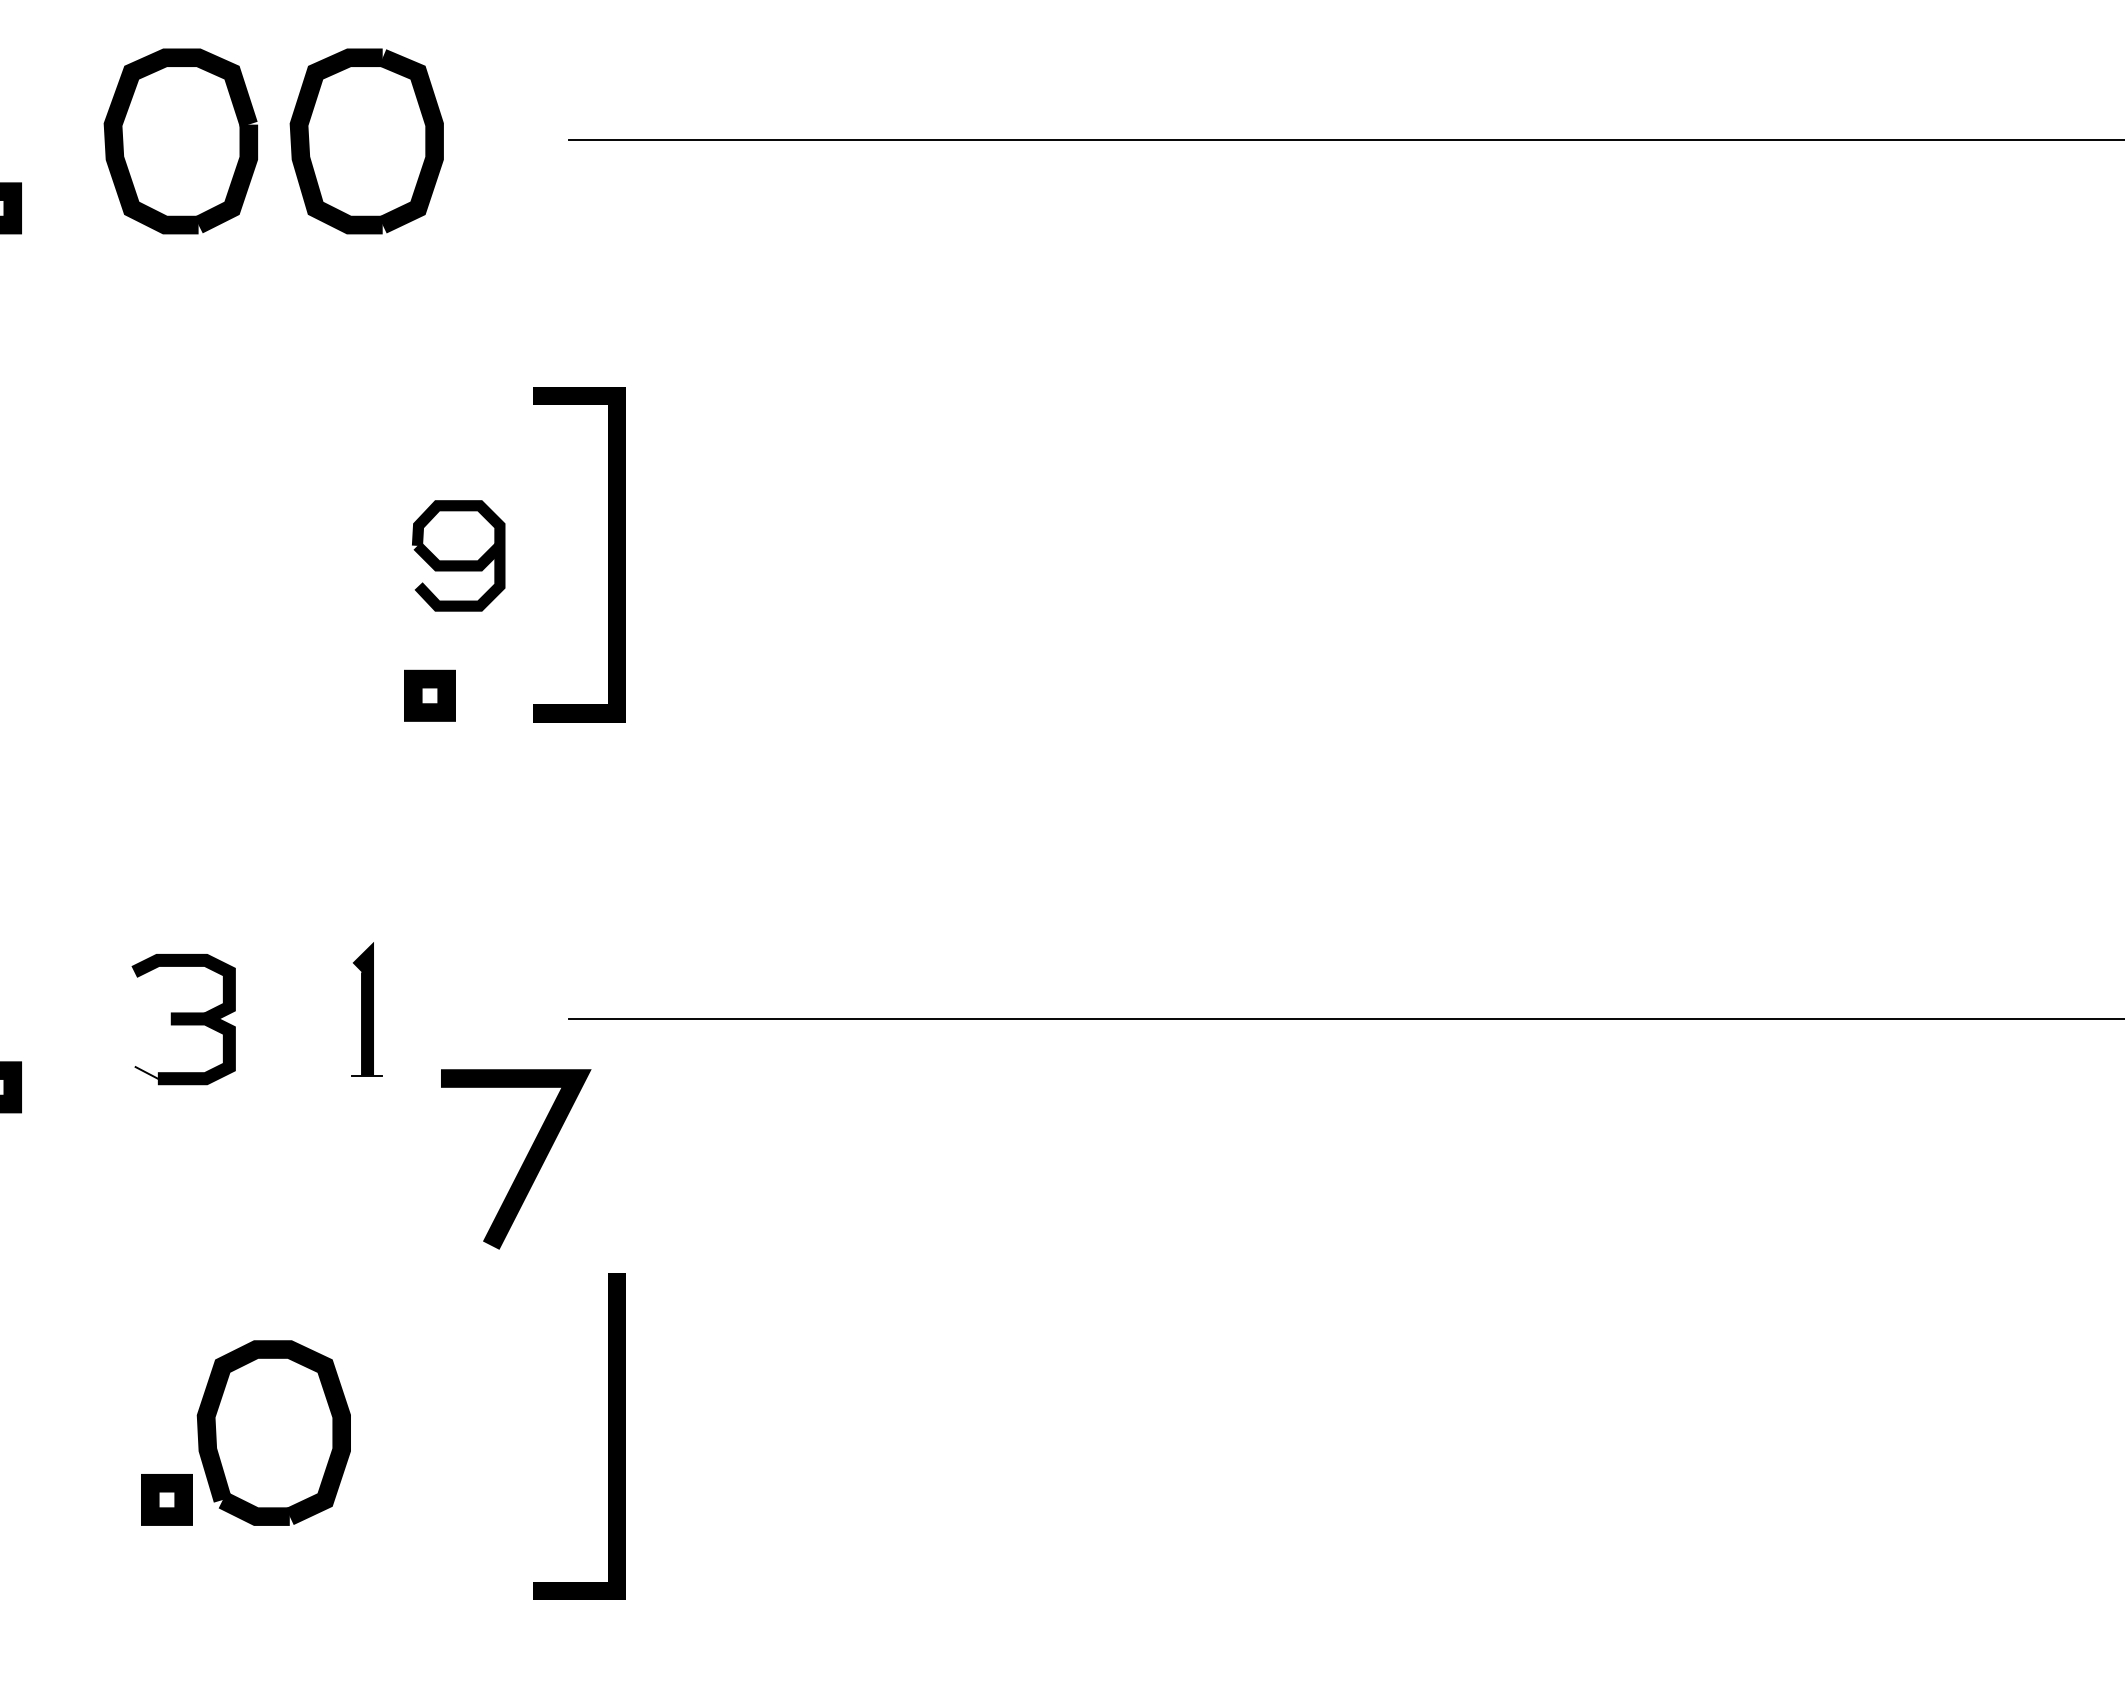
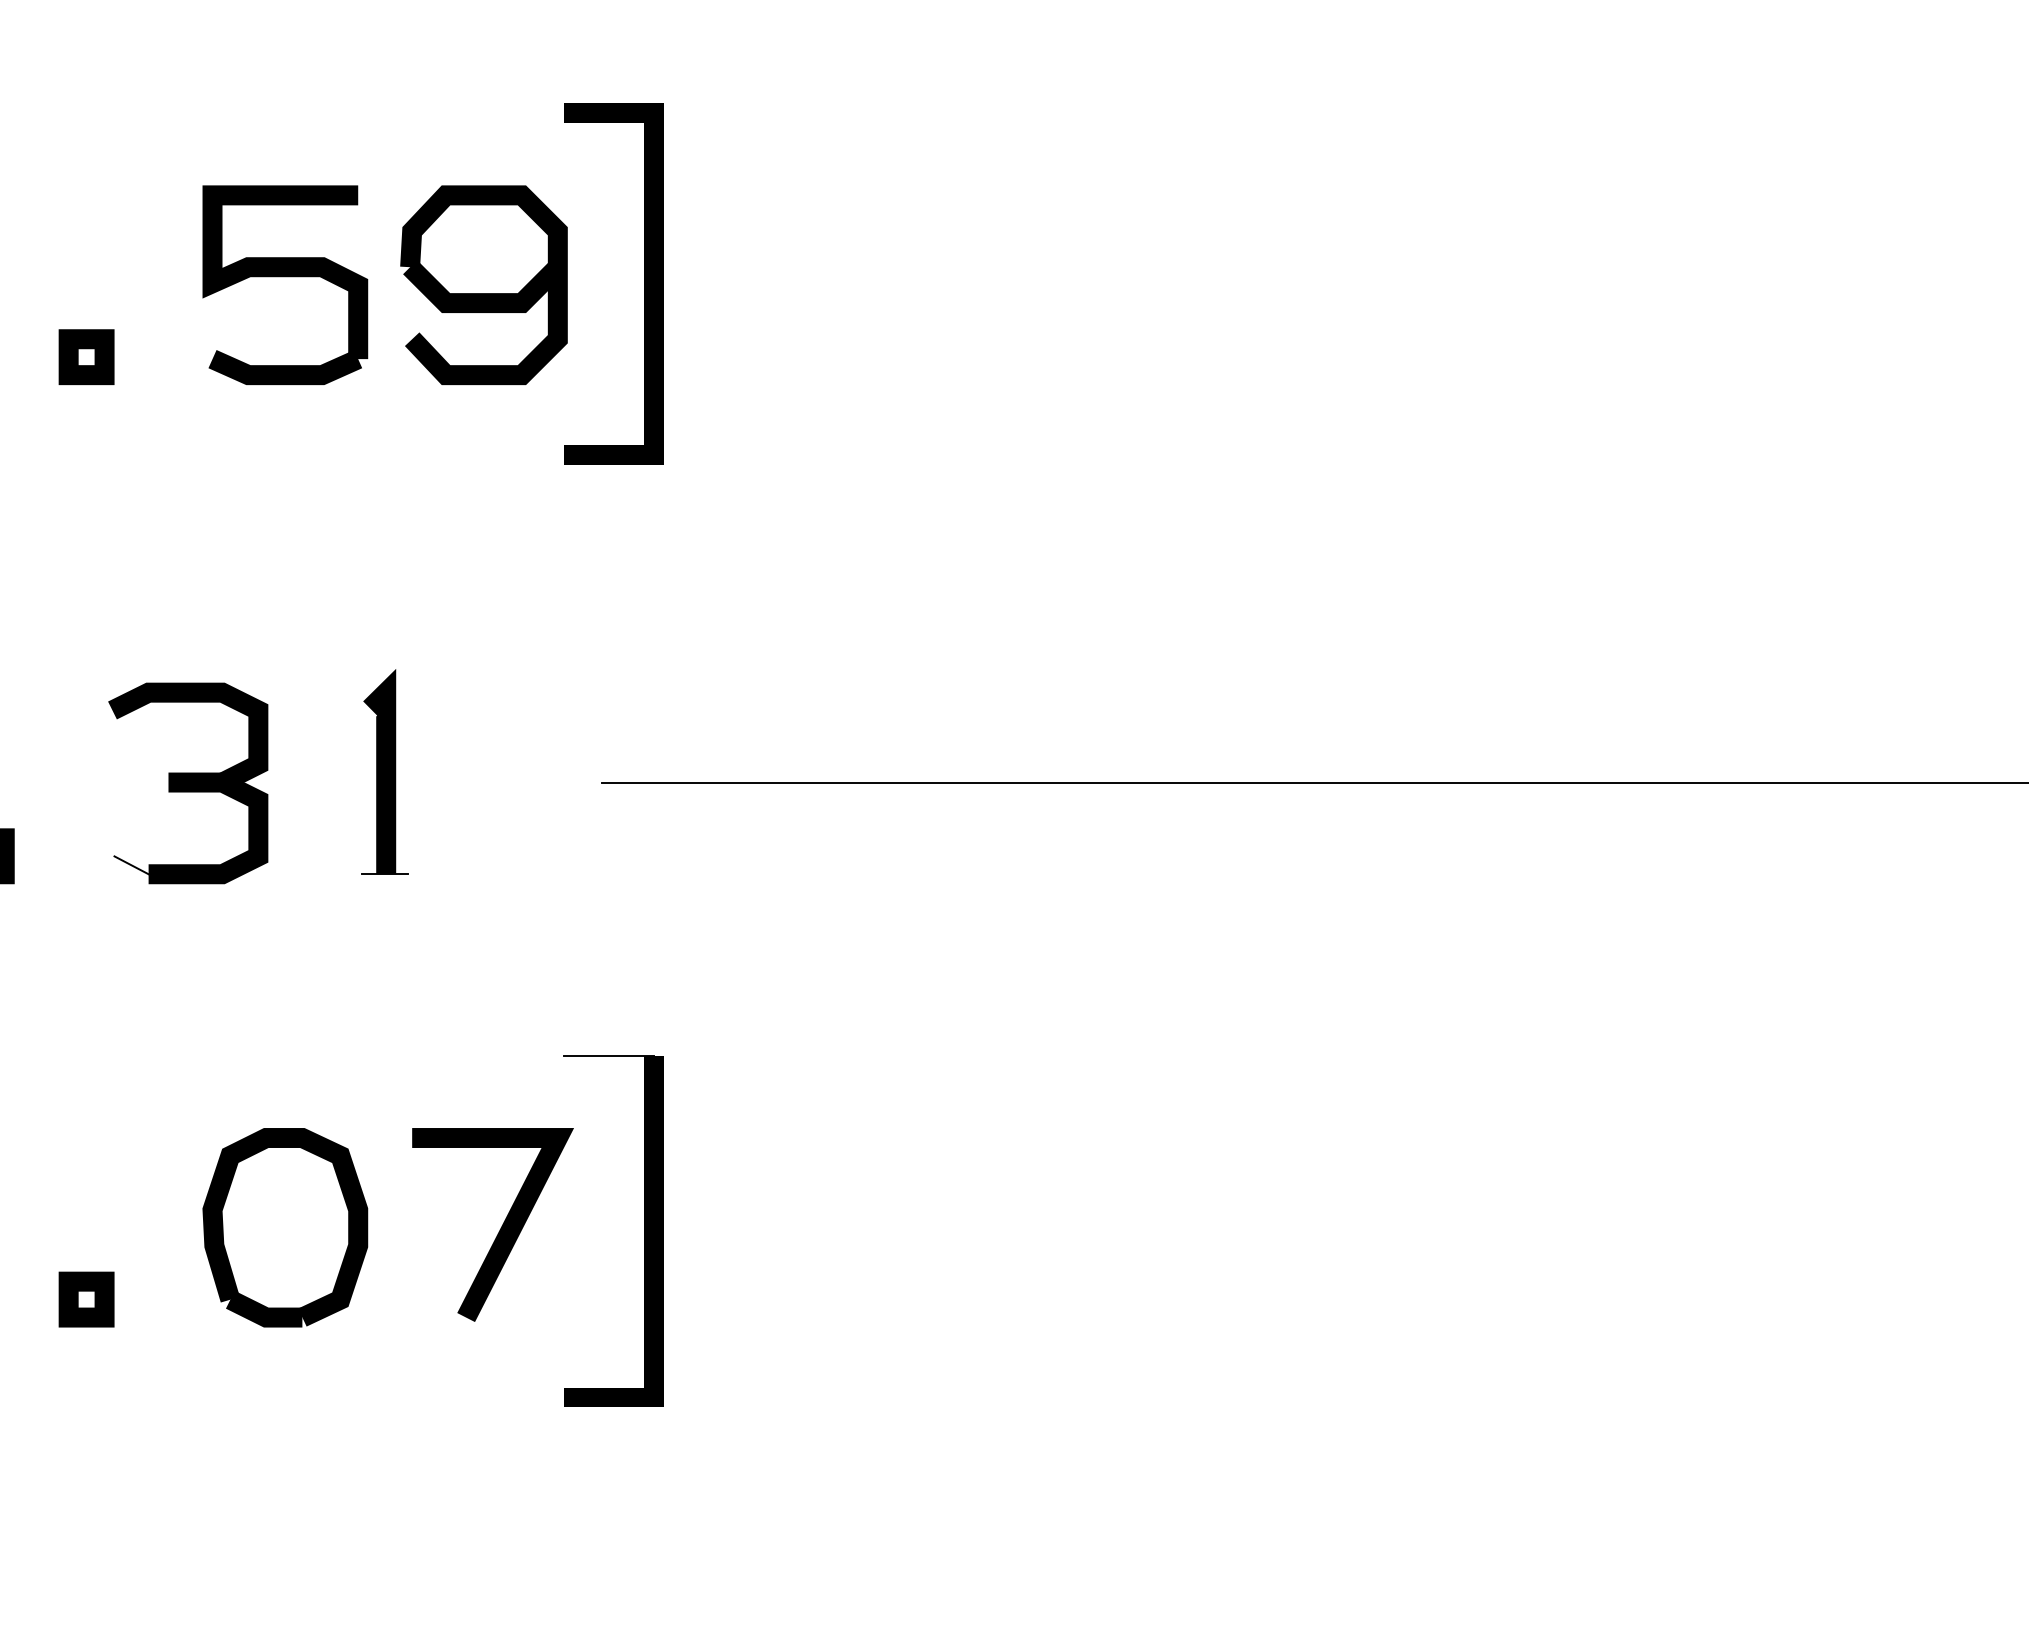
part: (273, 548) -> (284, 277), added
part: (458, 555) -> (483, 284), size x1.67
part: (429, 695) -> (86, 356), moved
part: (366, 1008) -> (384, 771), size x1.43
part: (183, 1019) -> (188, 783), size x1.43
line: (522, 1163) -> (499, 1229), moved
line: (574, 1273) -> (608, 1056), added
part: (166, 1499) -> (86, 1299), moved

